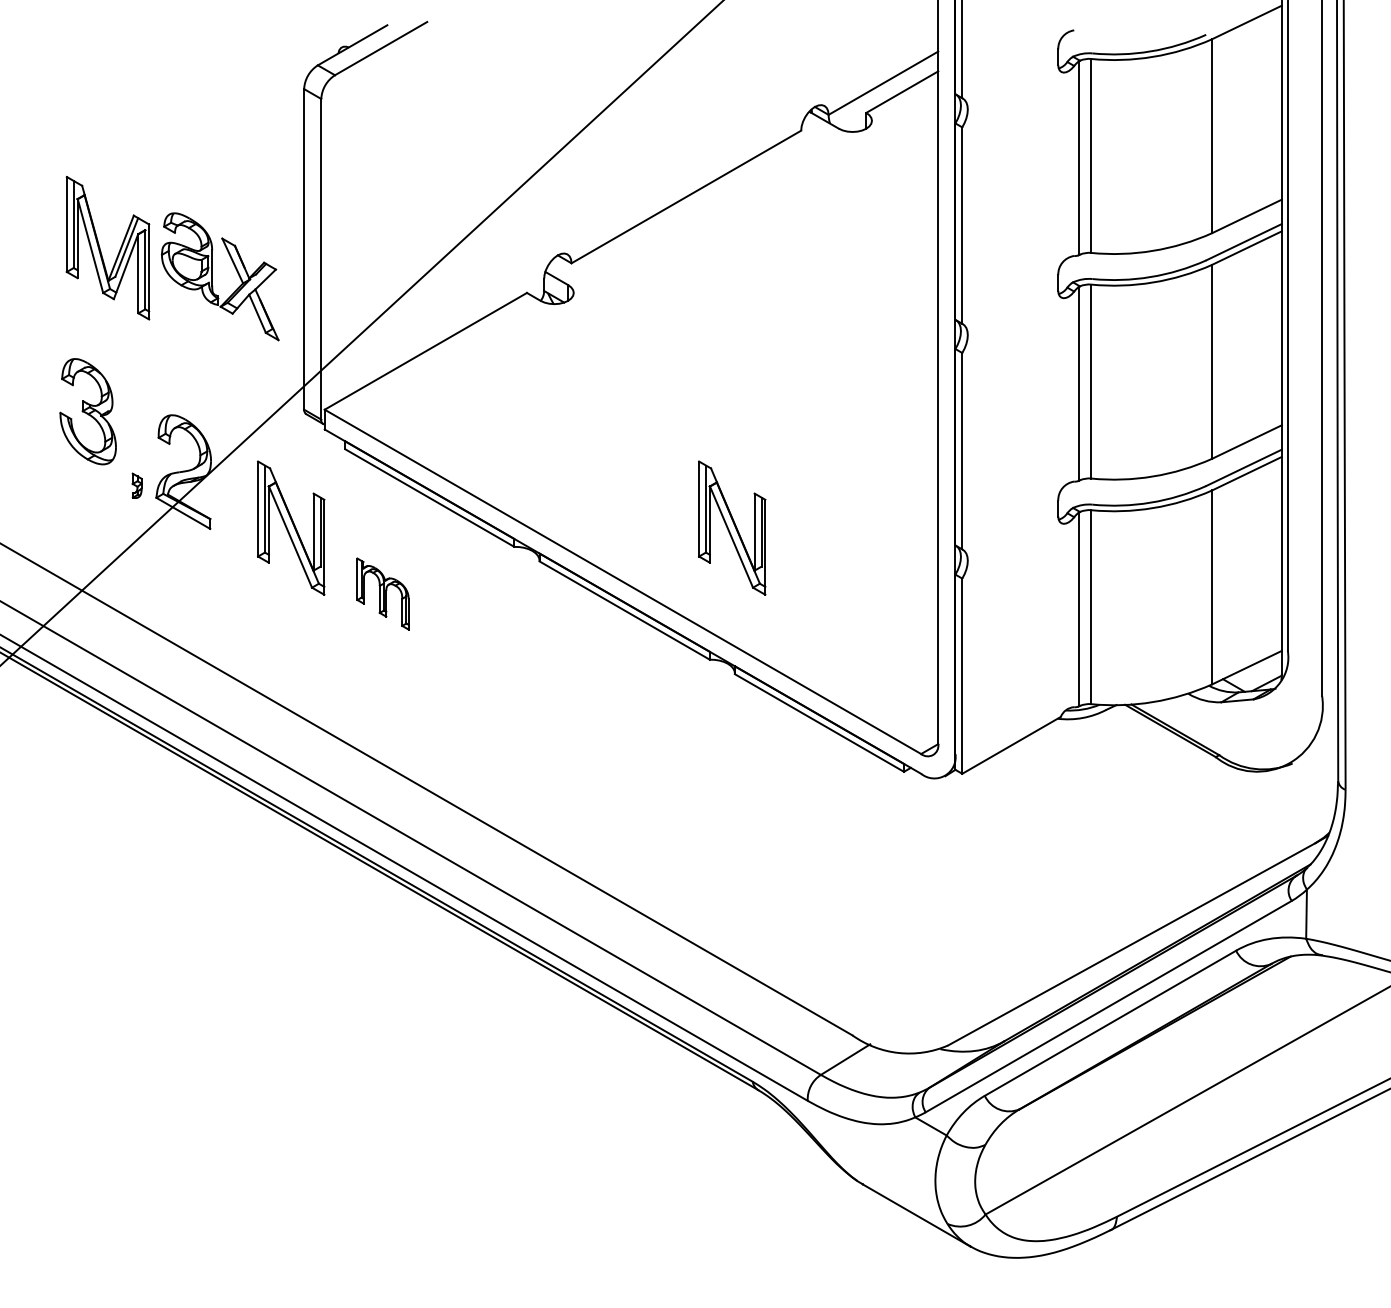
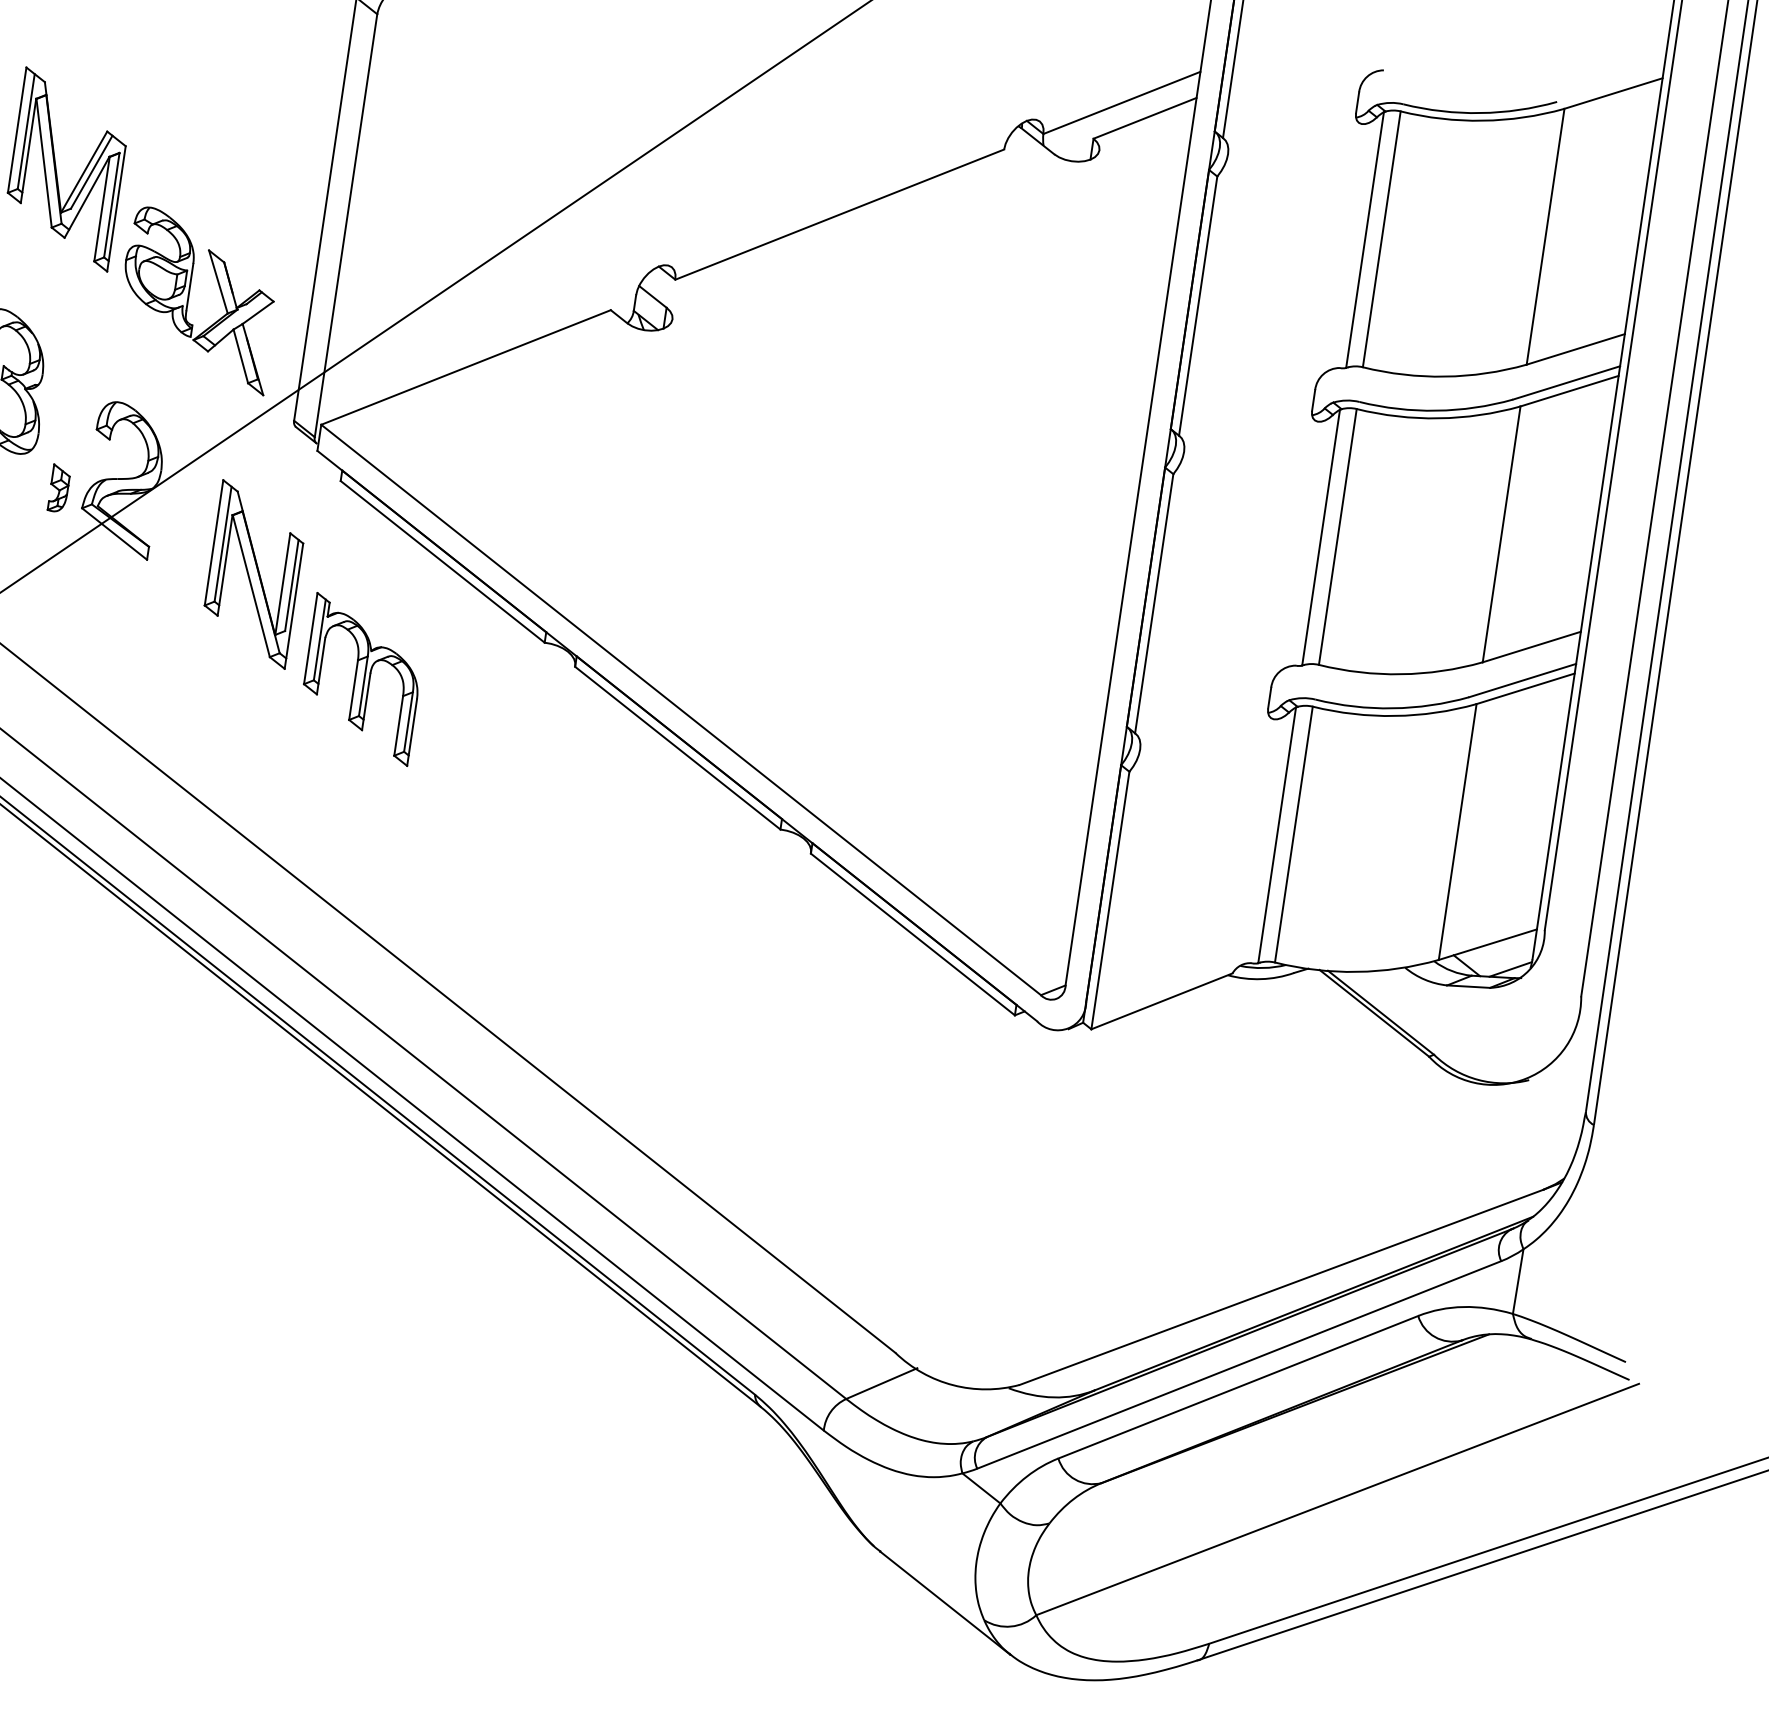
part: (212, 276) -> (188, 298), moved
part: (136, 485) -> (58, 488), size x1.43
part: (732, 527) -> (836, 659), removed
part: (382, 593) -> (361, 678), size x1.67

